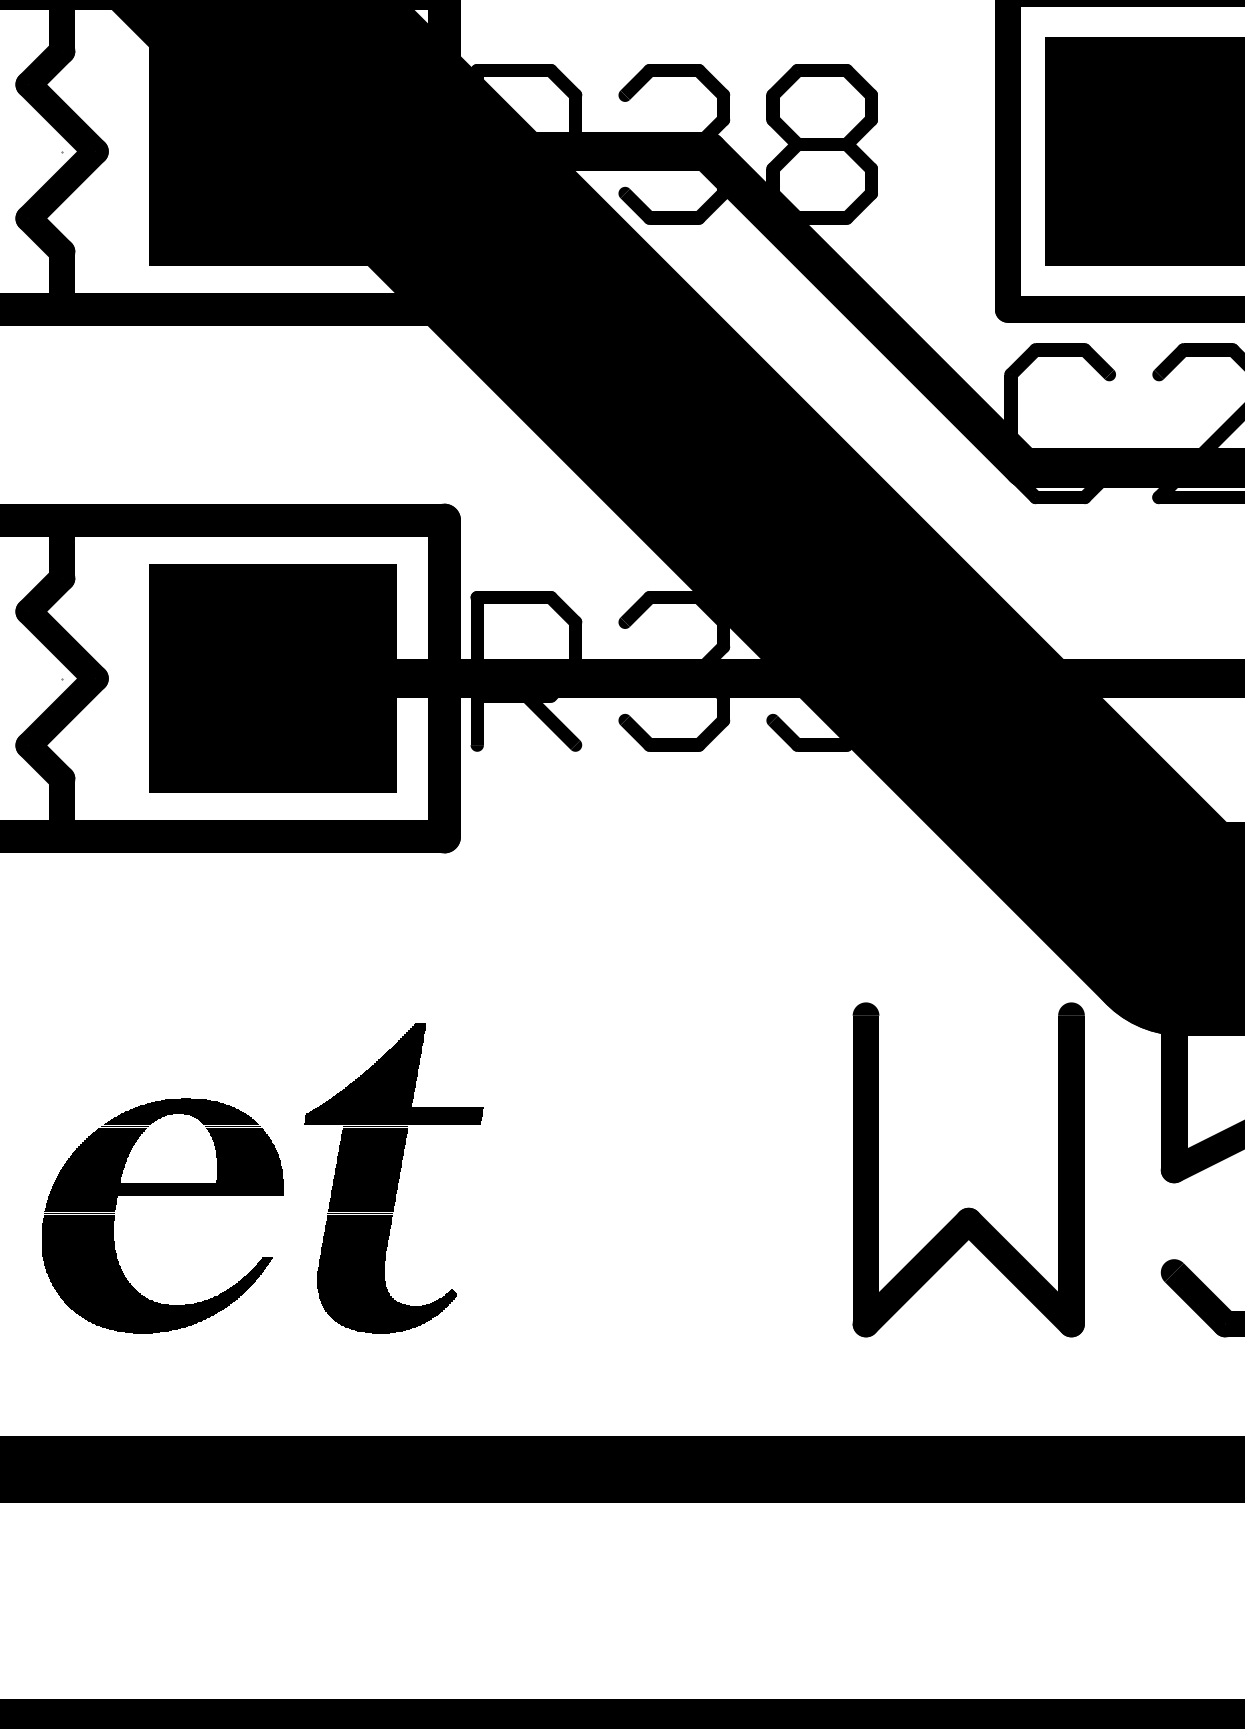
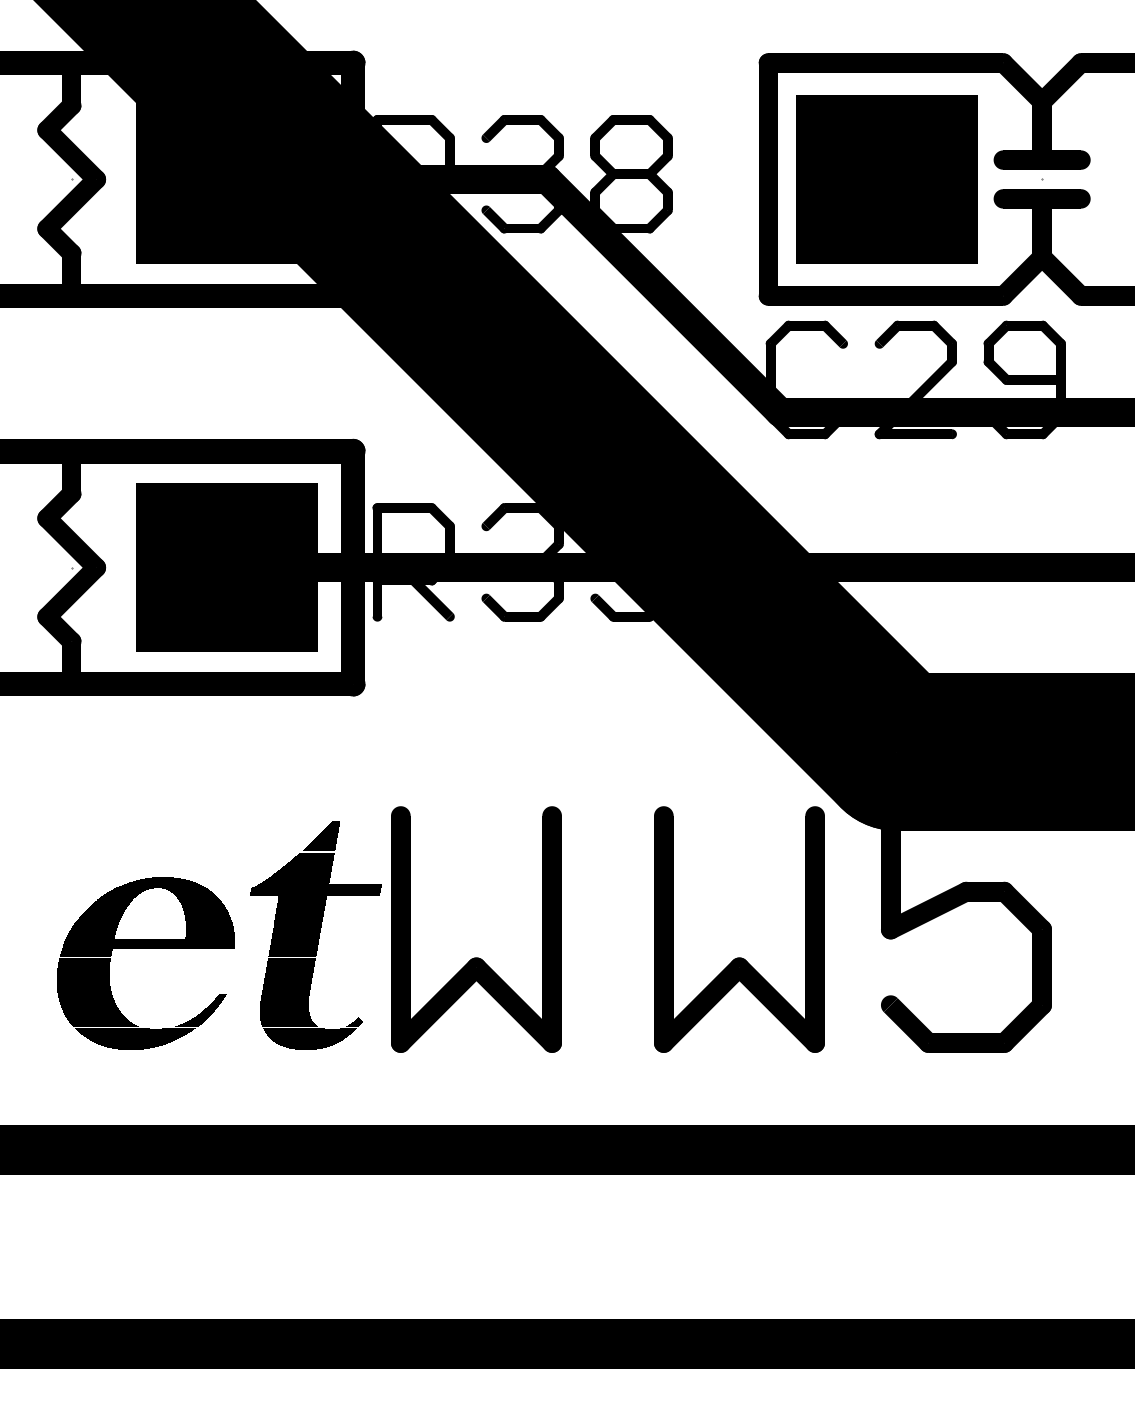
part: (611, 1207) -> (476, 957), added

